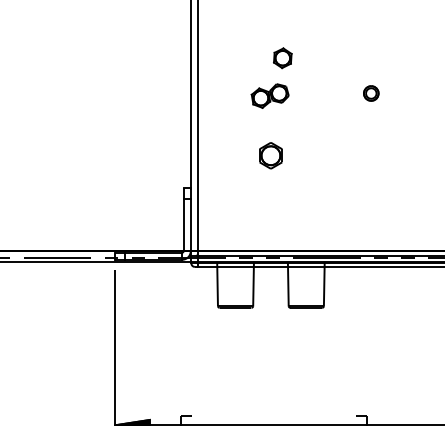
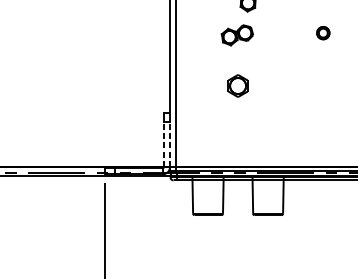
line: (183, 224) -> (163, 144), solid -> dashed
line: (190, 224) -> (169, 144), solid -> dashed

